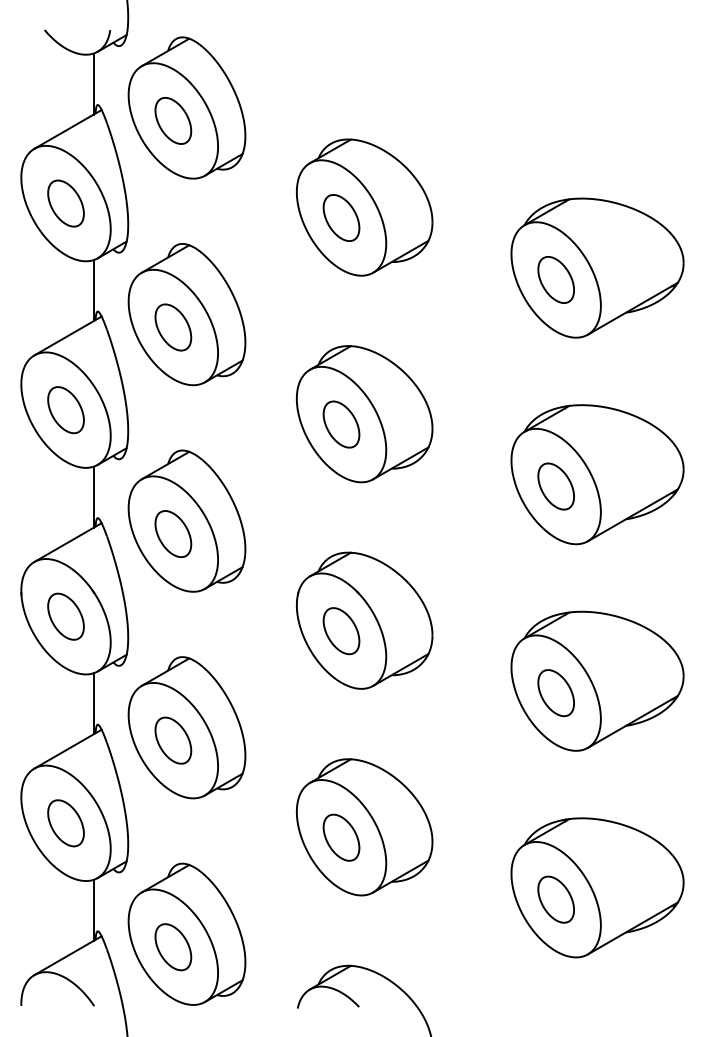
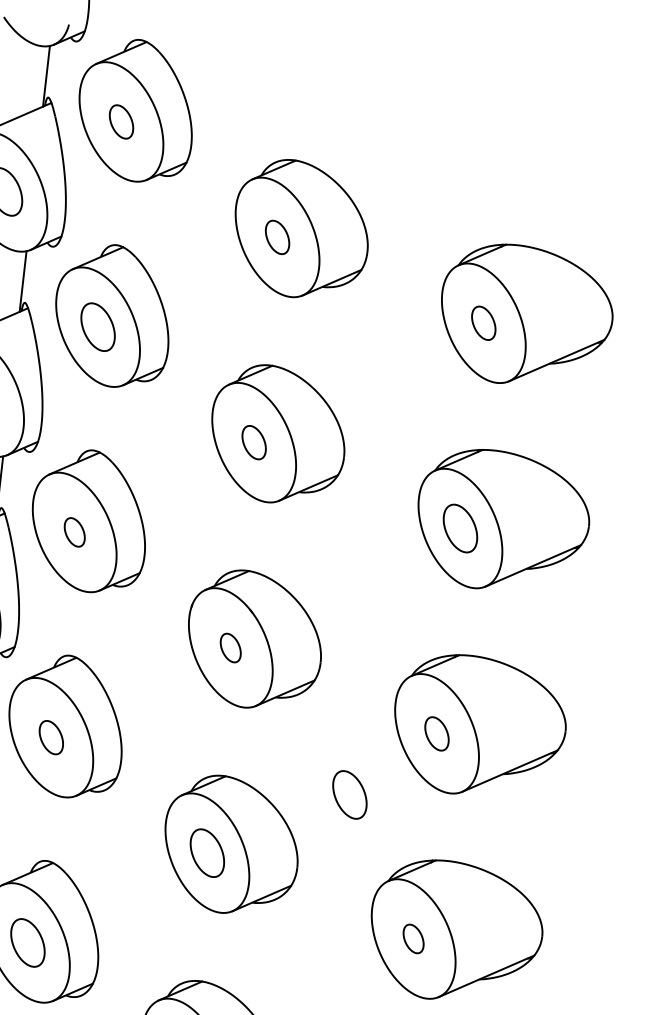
part: (173, 120) -> (121, 121), size x0.7
part: (341, 217) -> (277, 236), size x0.7
part: (555, 279) -> (483, 322), size x0.7
part: (341, 424) -> (254, 442), size x0.7
part: (173, 533) -> (74, 531), size x0.6
part: (341, 631) -> (230, 648), size x0.6
part: (555, 693) -> (436, 734), size x0.7
part: (173, 740) -> (51, 737), size x0.7
part: (476, 763) -> (349, 794), added
part: (555, 899) -> (413, 938), size x0.6

